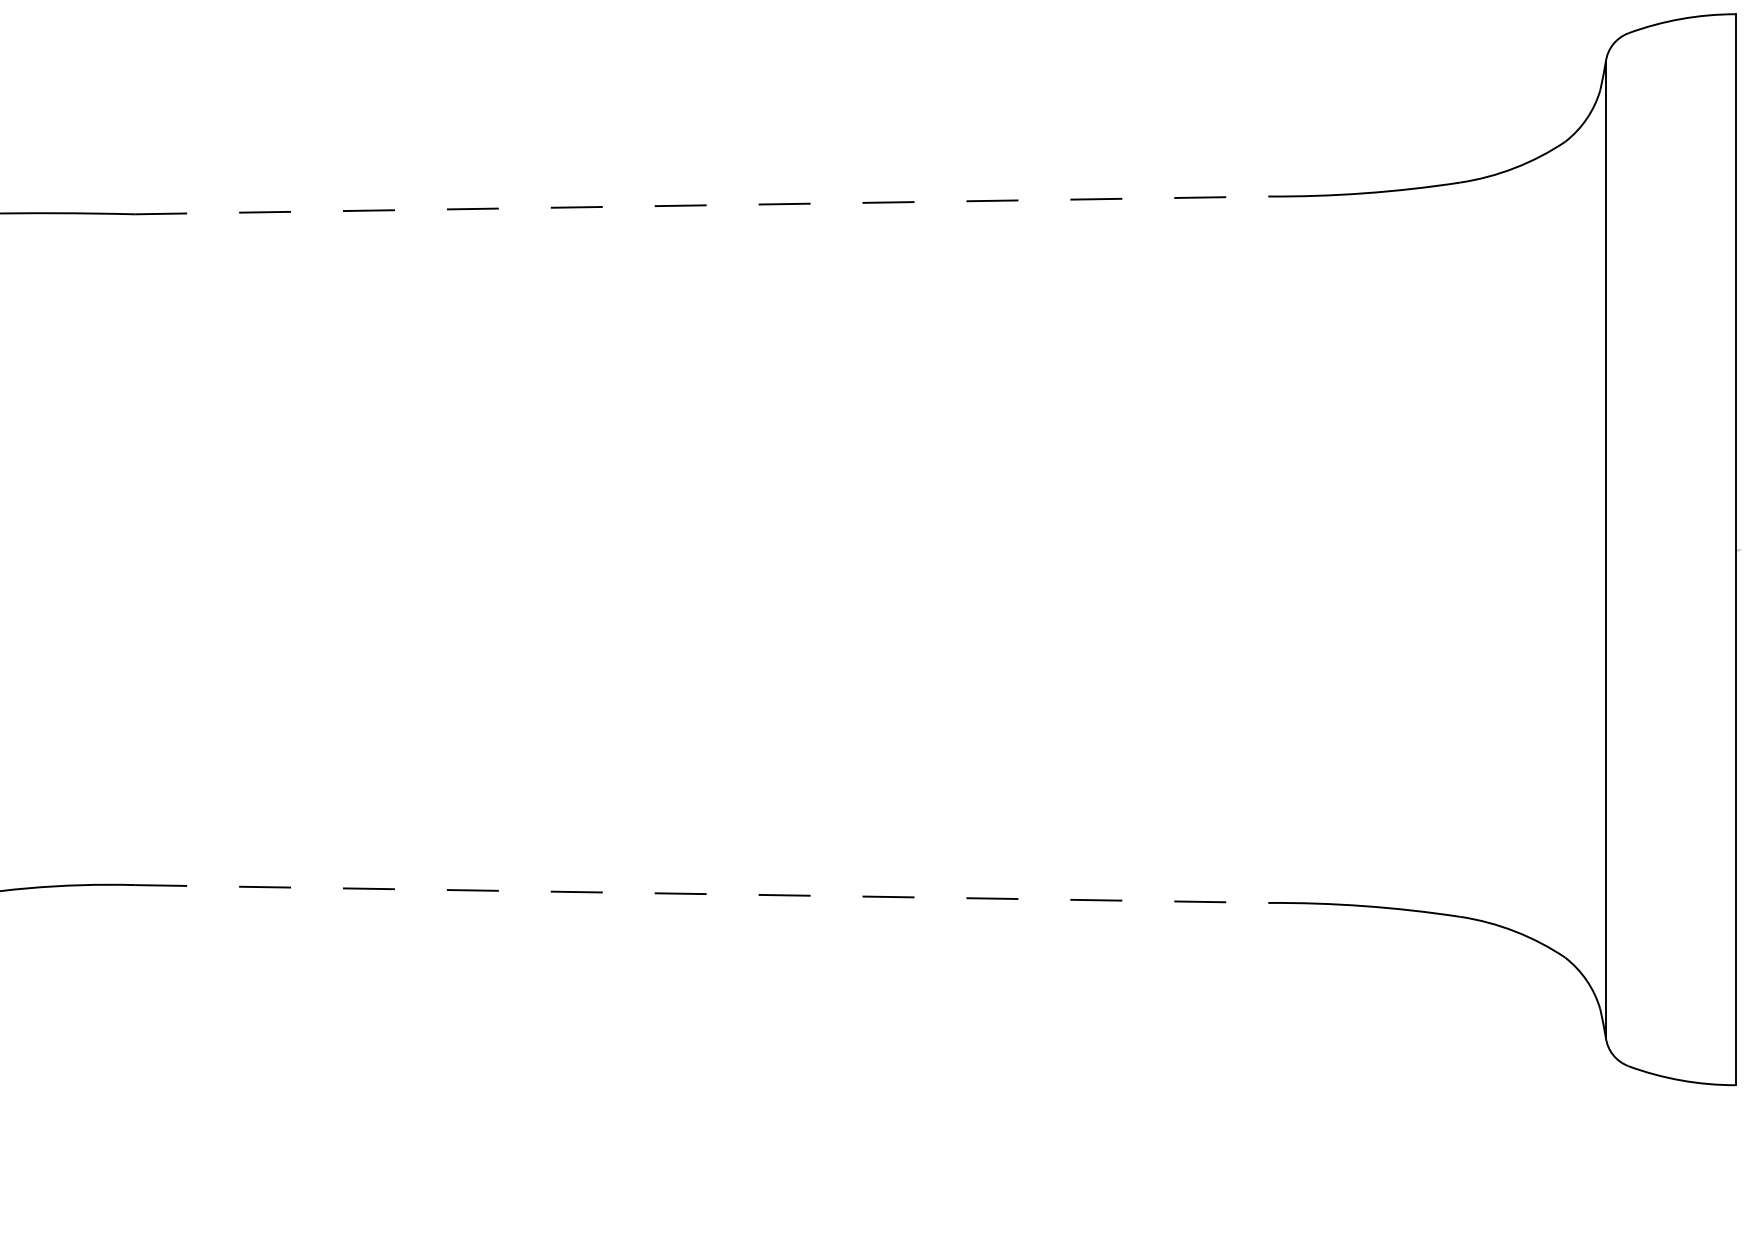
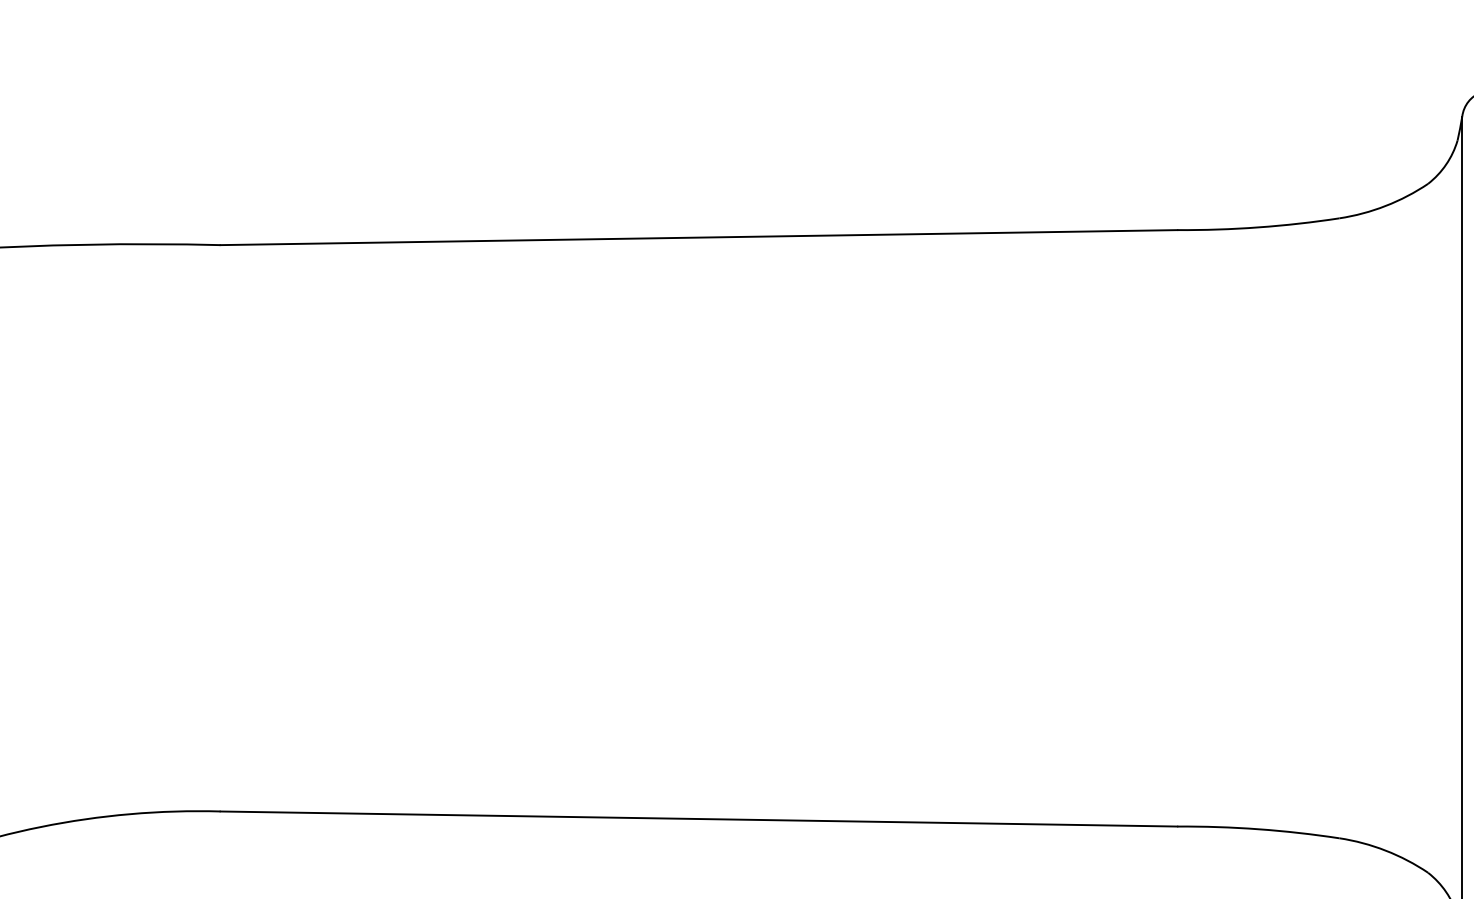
line: (701, 205) -> (698, 237), dashed -> solid
line: (701, 894) -> (698, 819), dashed -> solid

